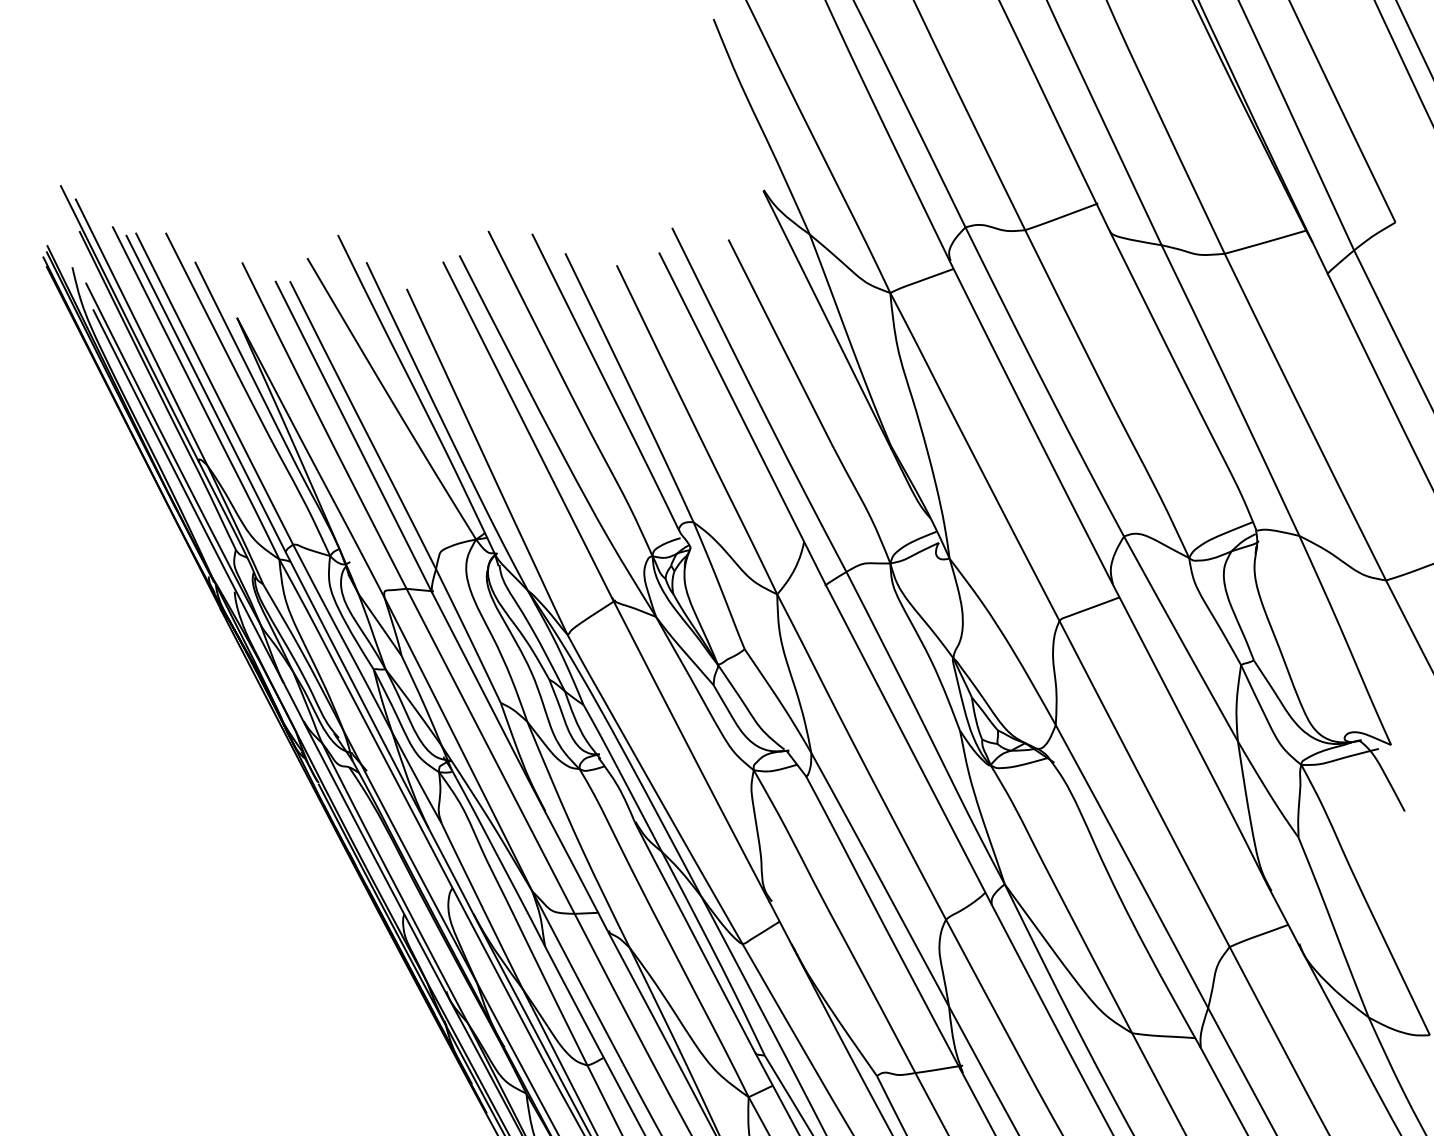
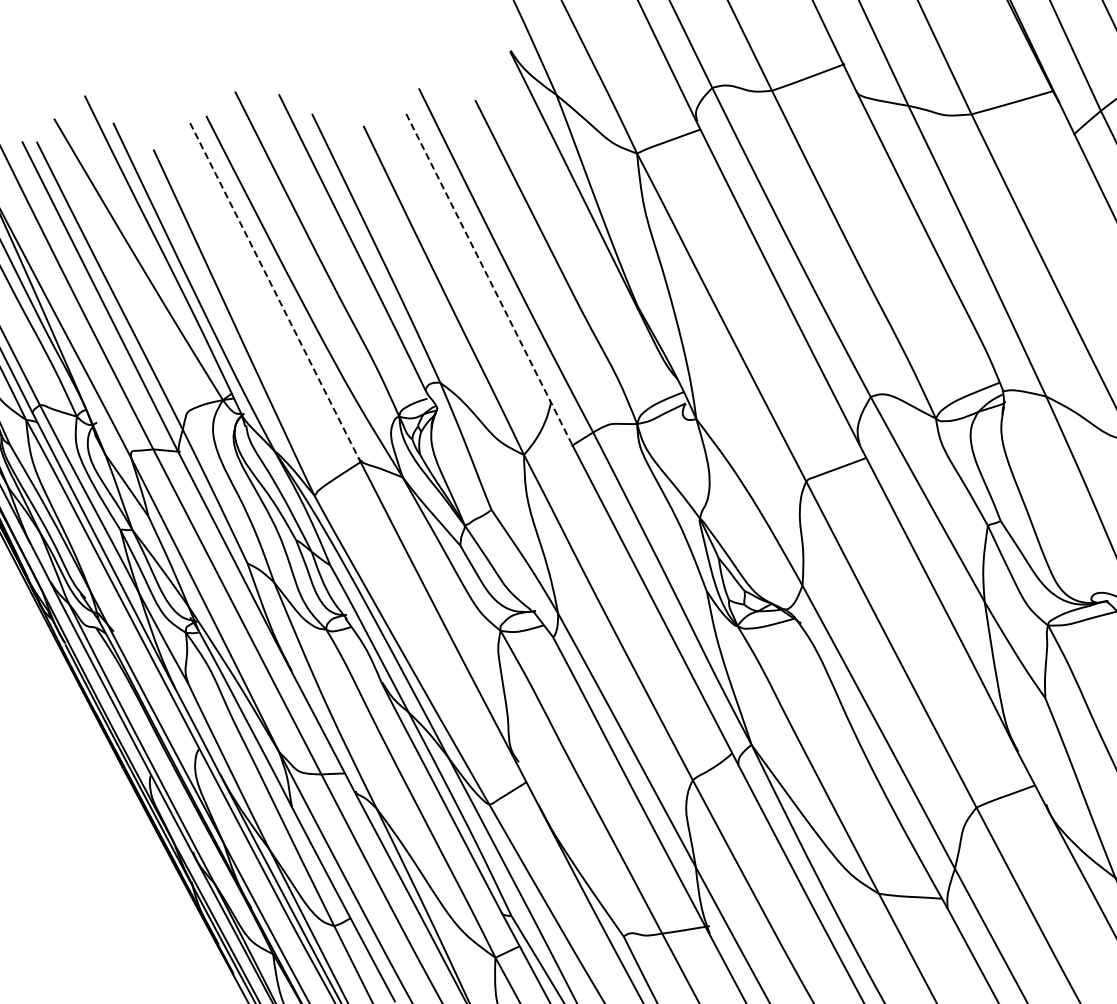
line: (742, 419) -> (489, 280), solid -> dashed
line: (527, 430) -> (274, 291), solid -> dashed

